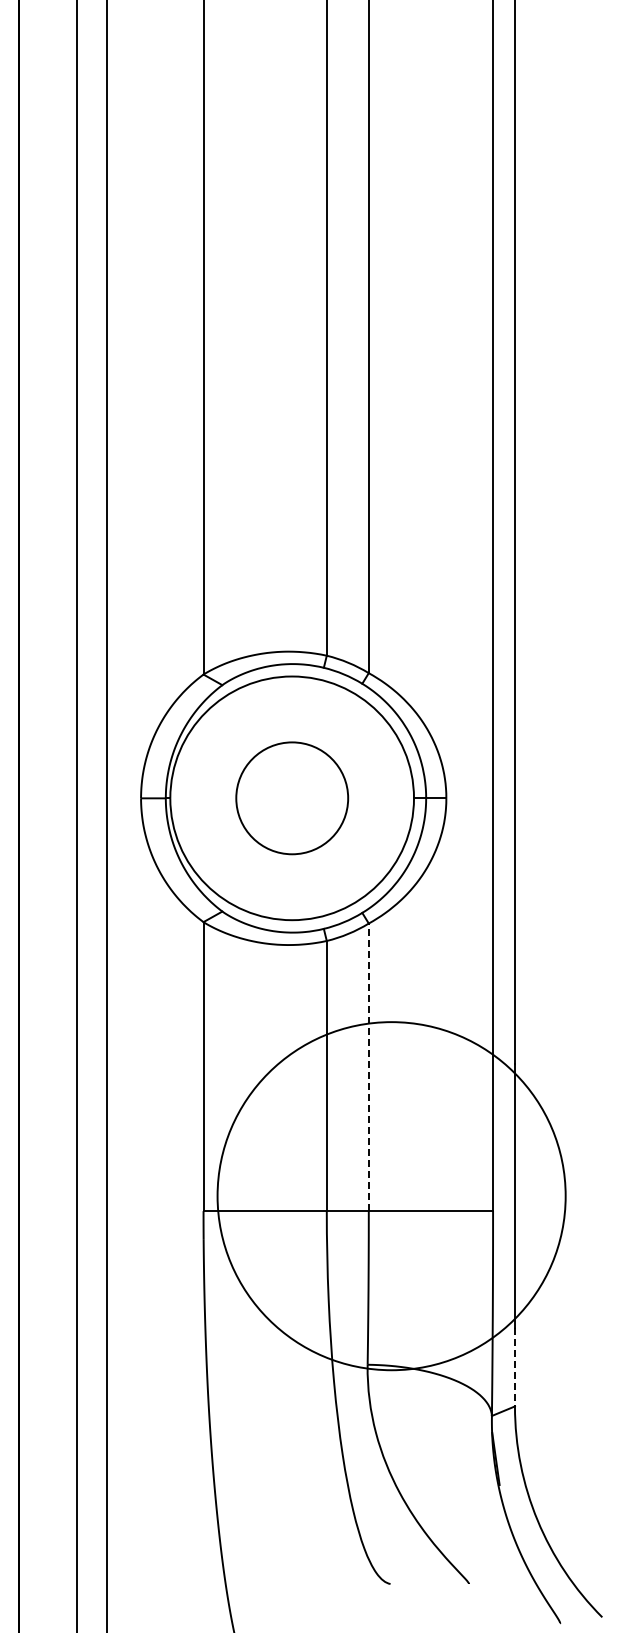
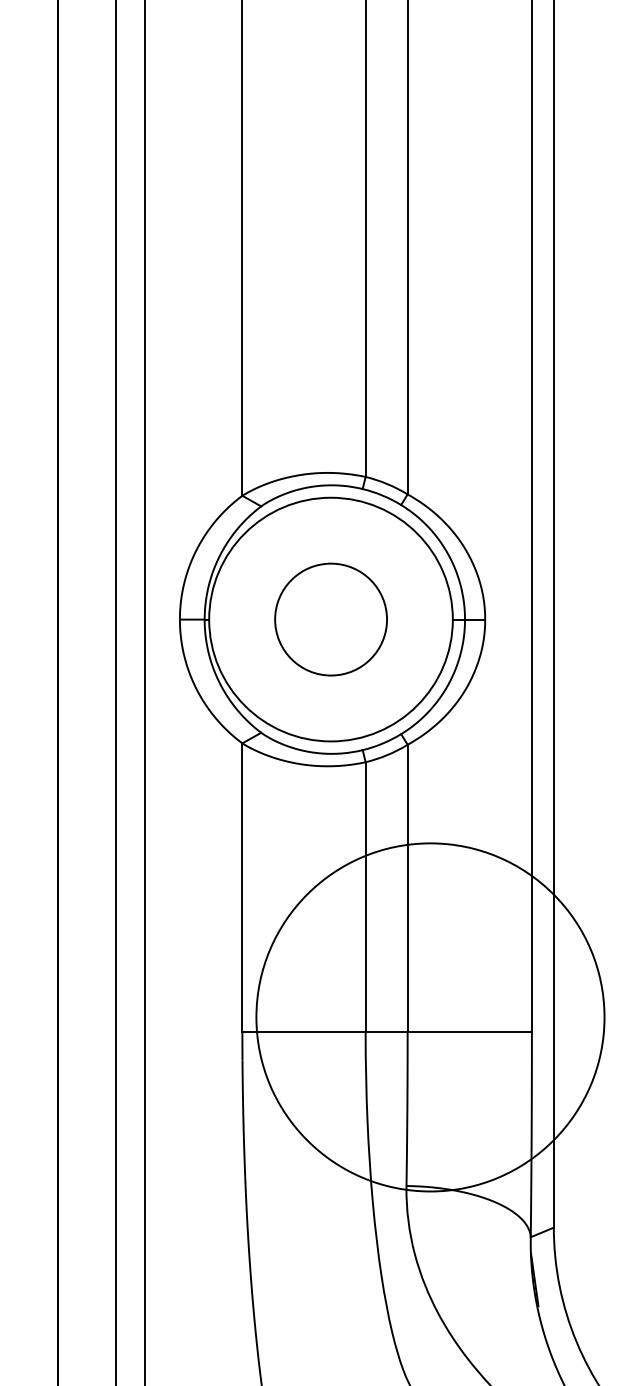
line: (368, 1067) -> (407, 888), dashed -> solid
line: (514, 1367) -> (553, 1188), dashed -> solid

